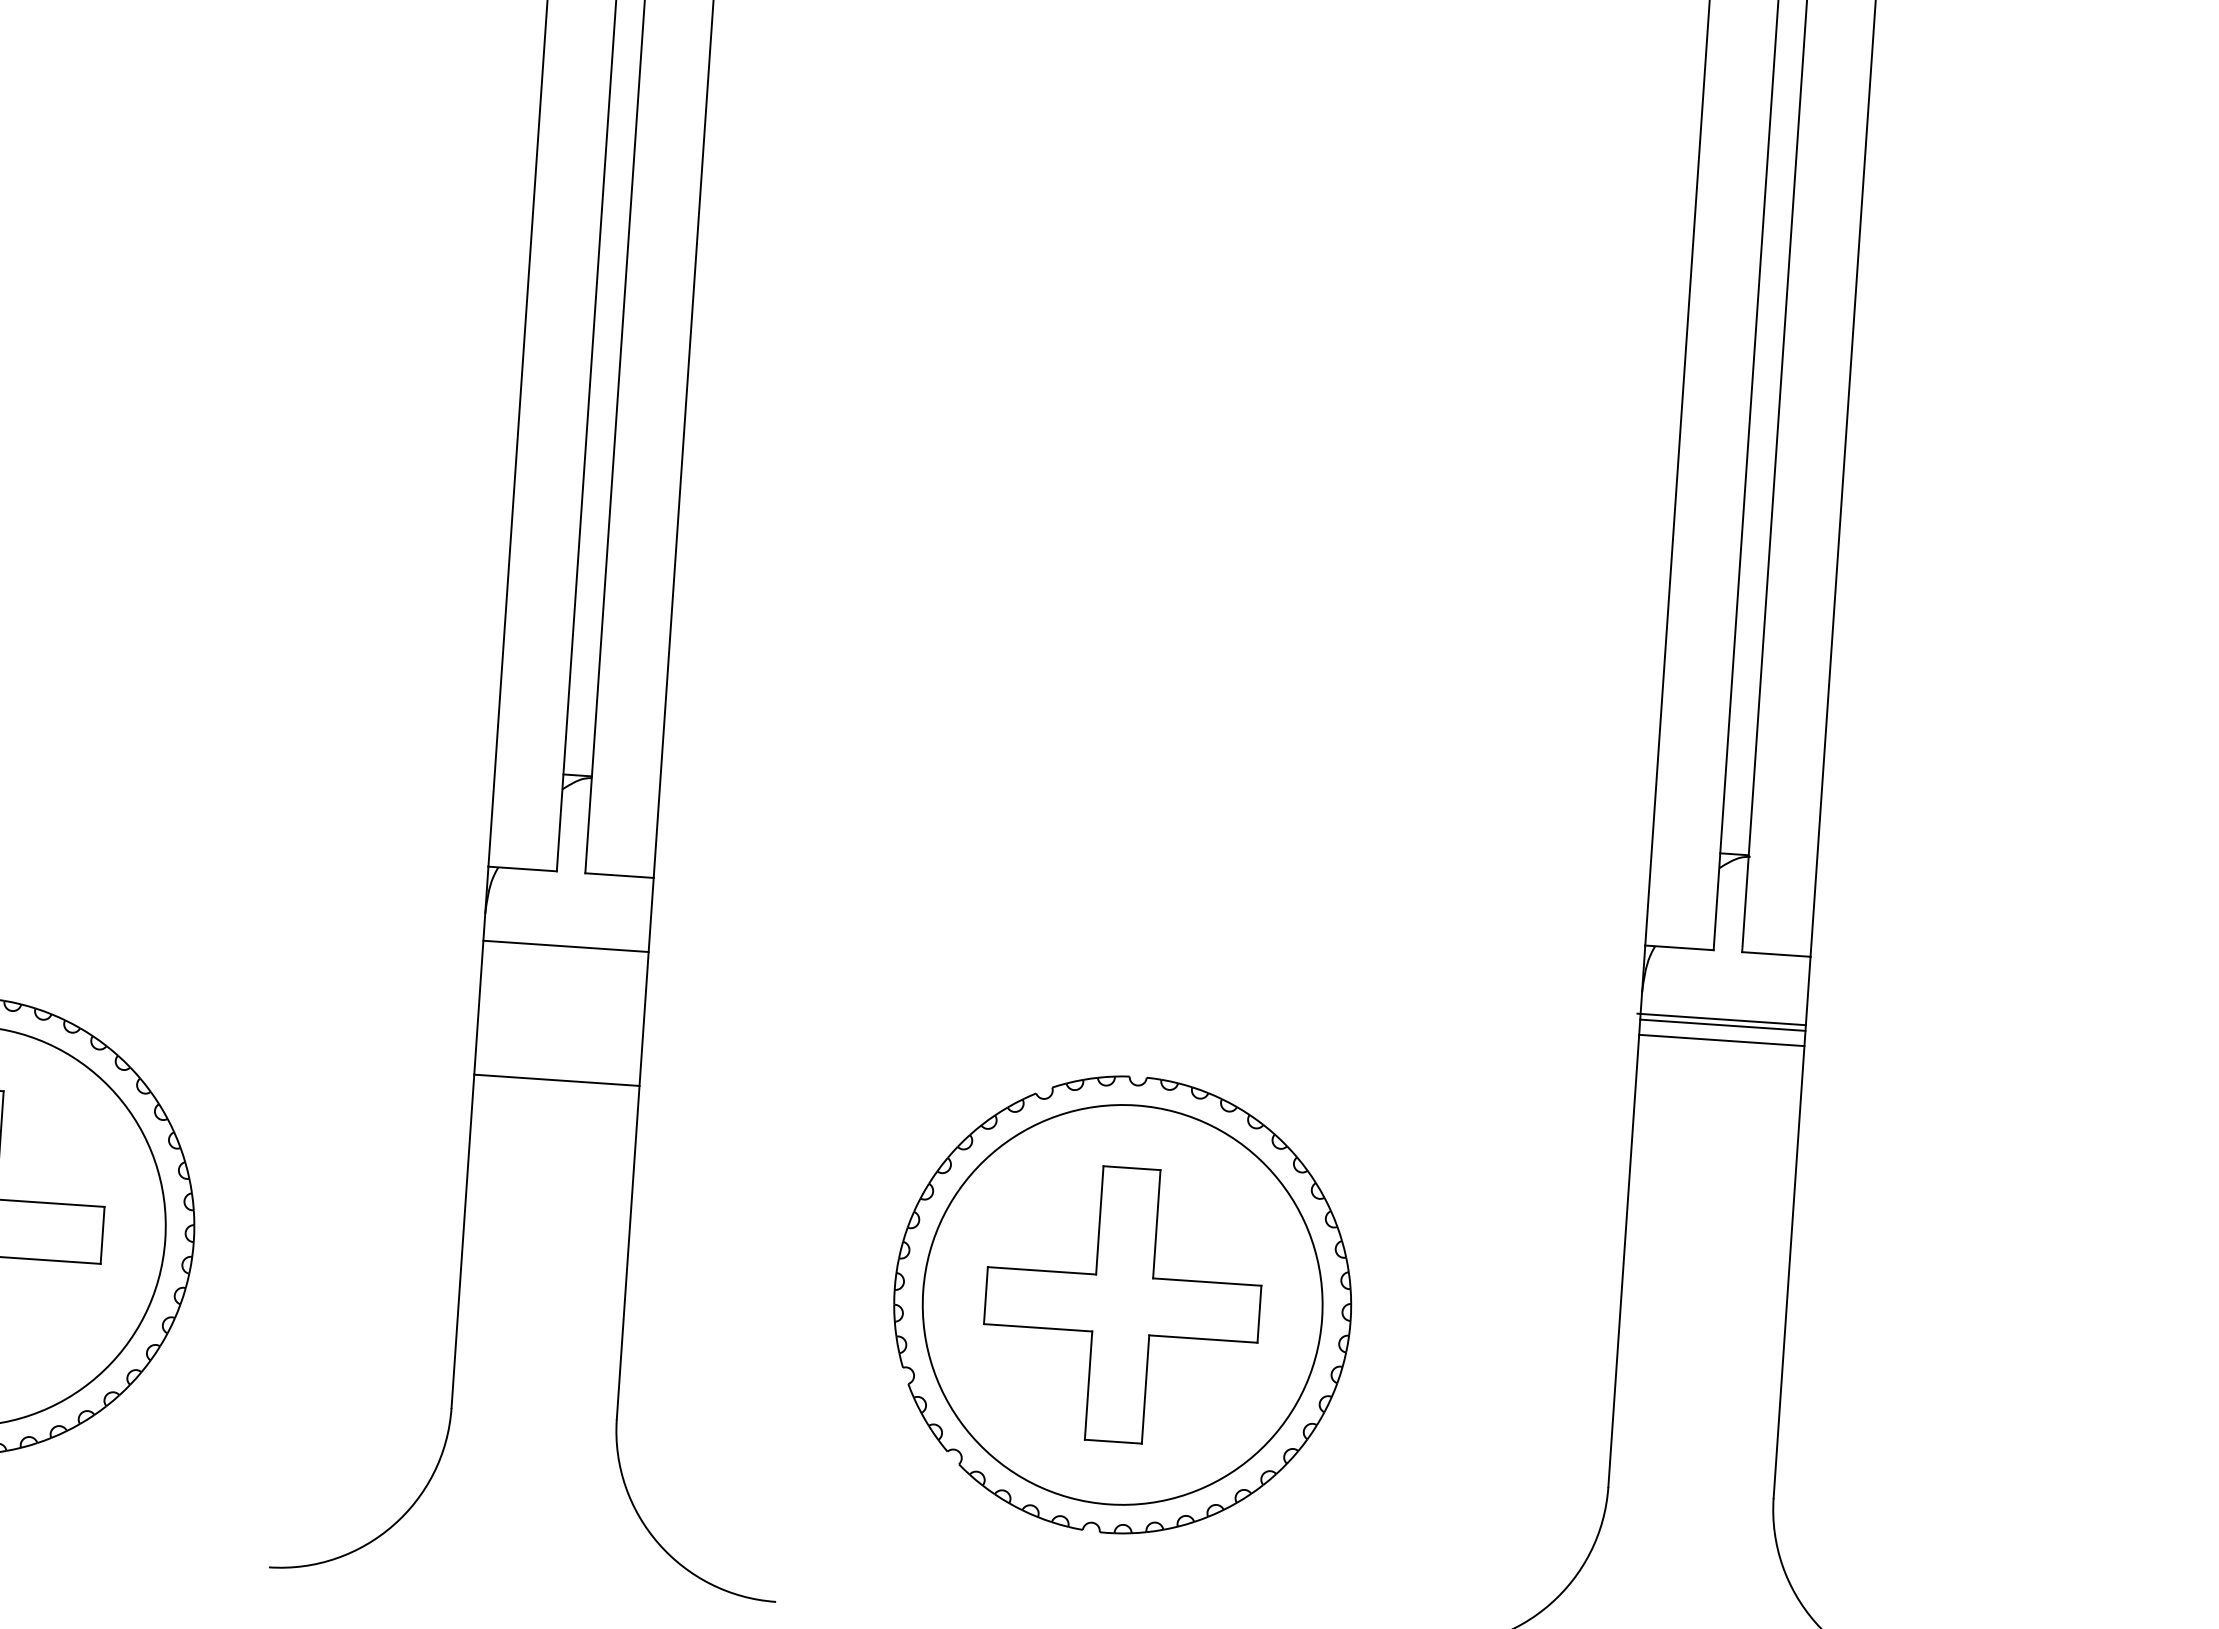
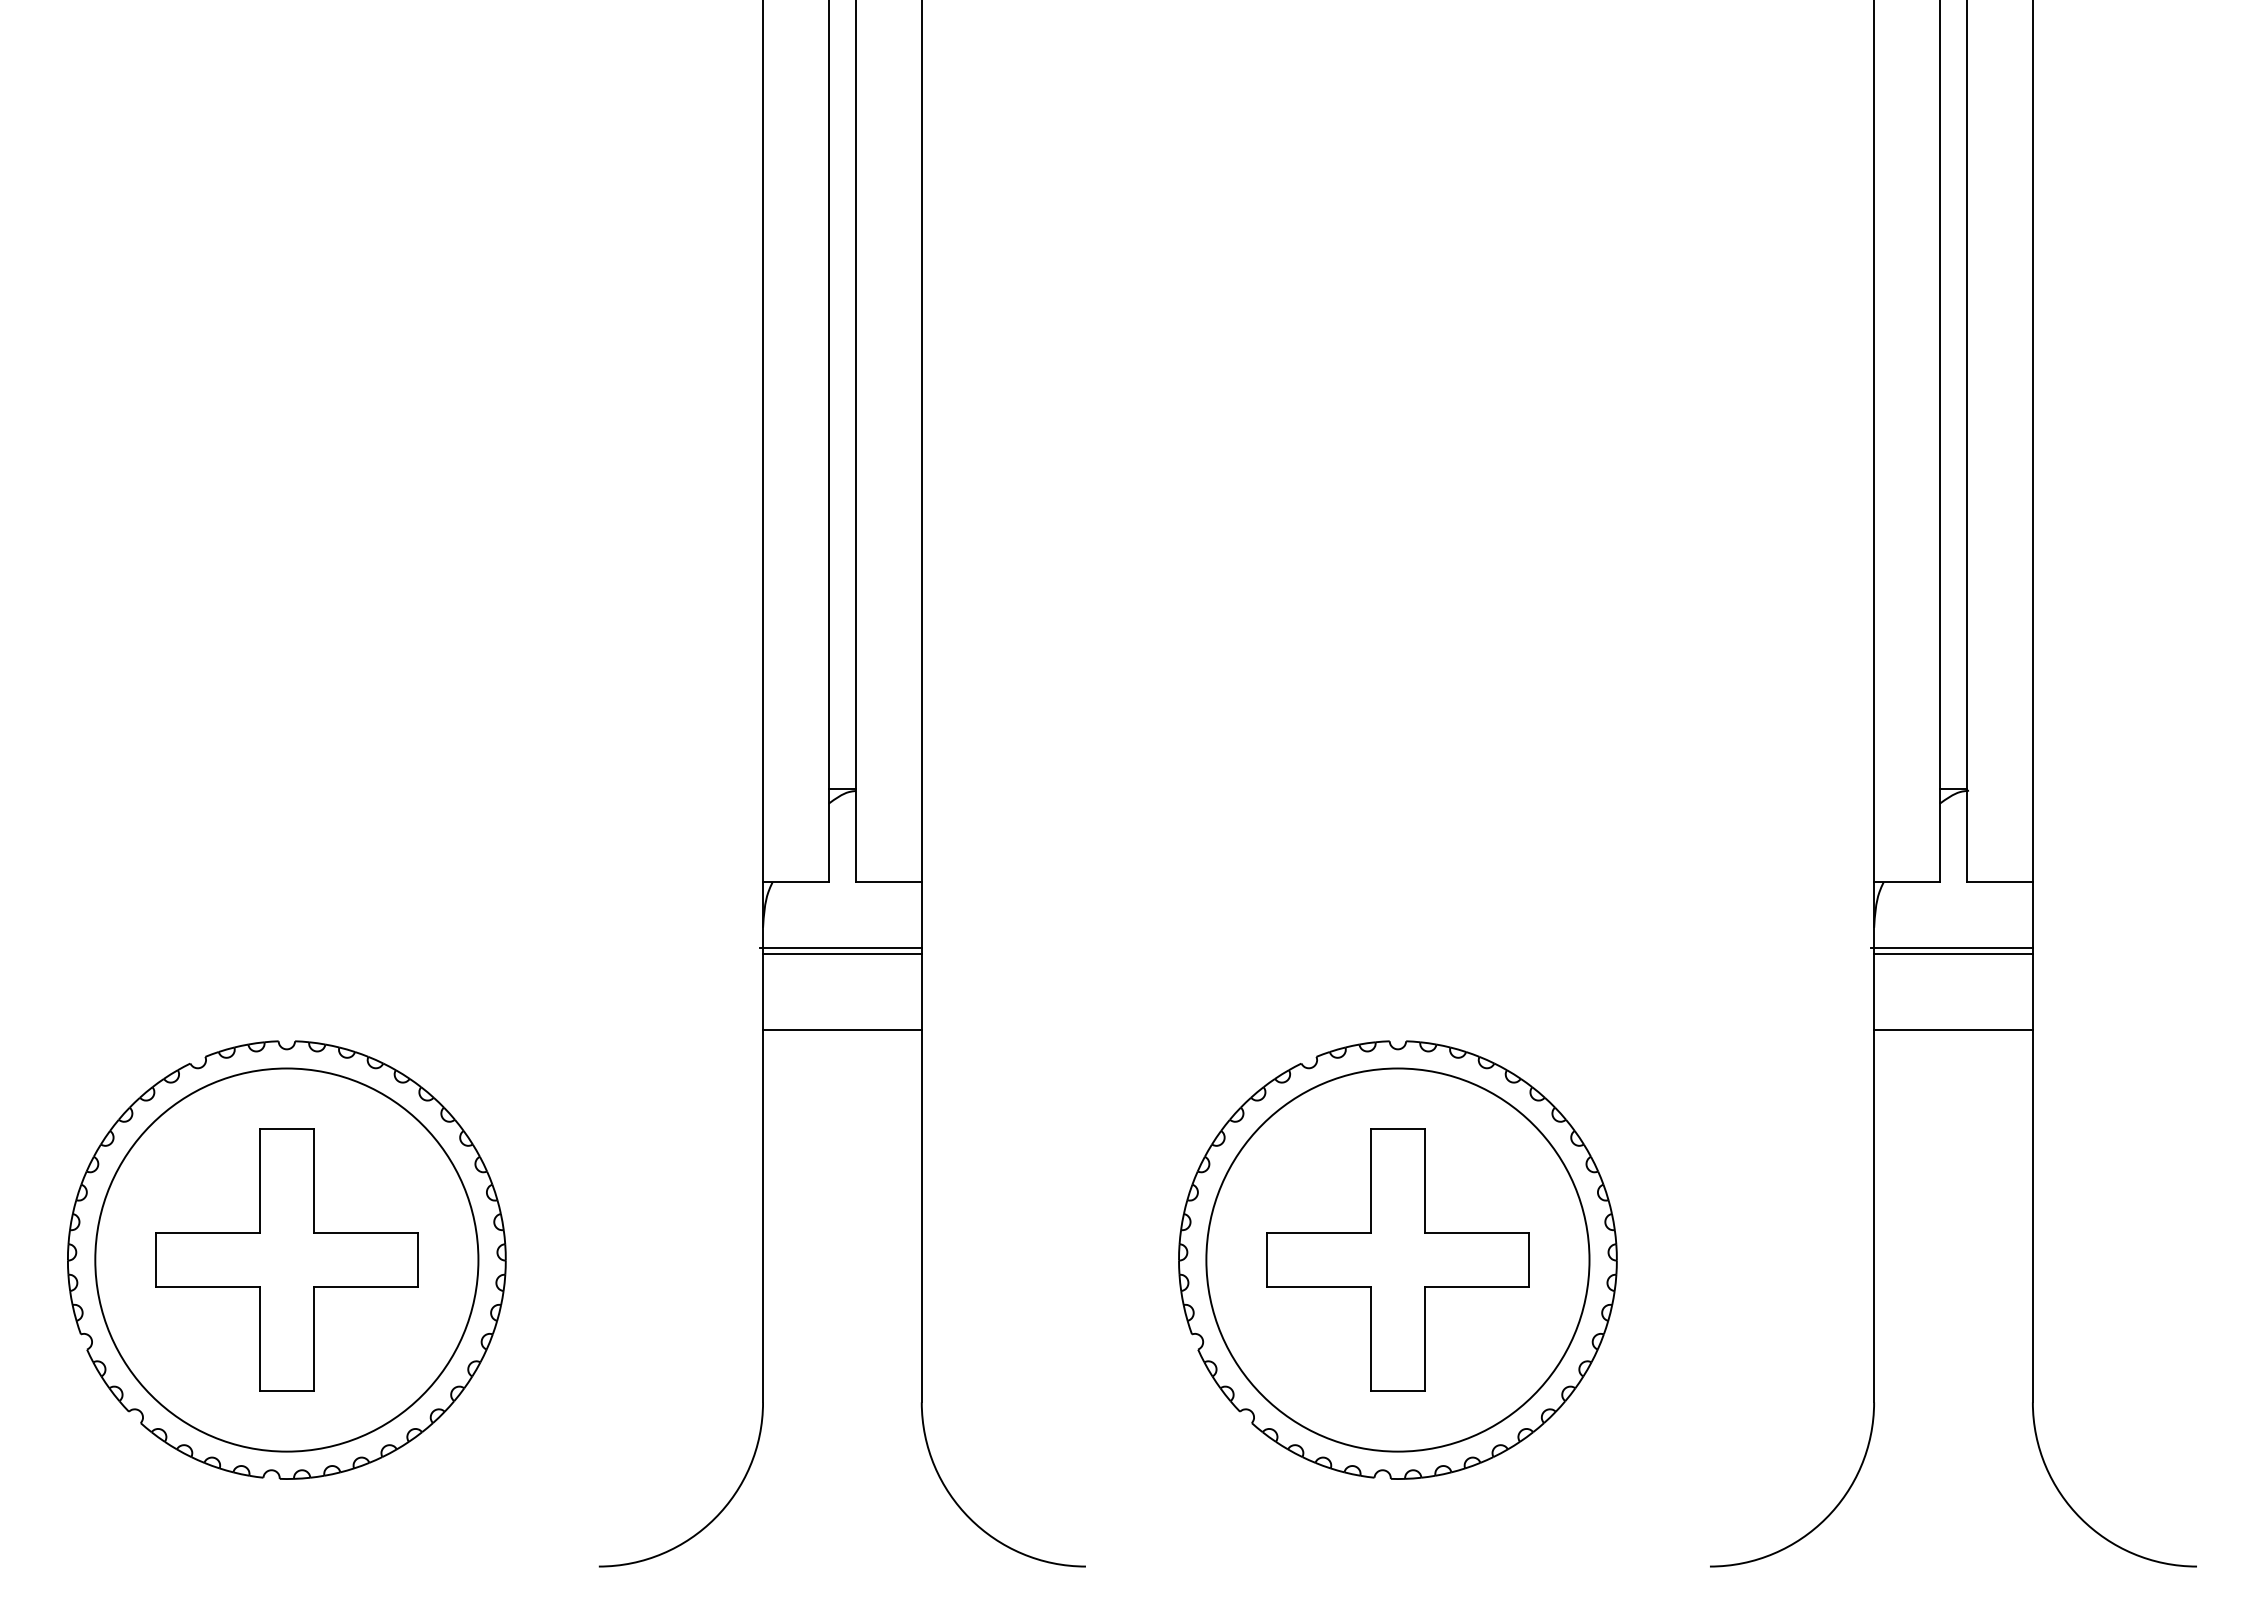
line: (564, 940) -> (840, 948), added
line: (1721, 1040) -> (1953, 1030), moved
line: (556, 1080) -> (842, 1030), moved

